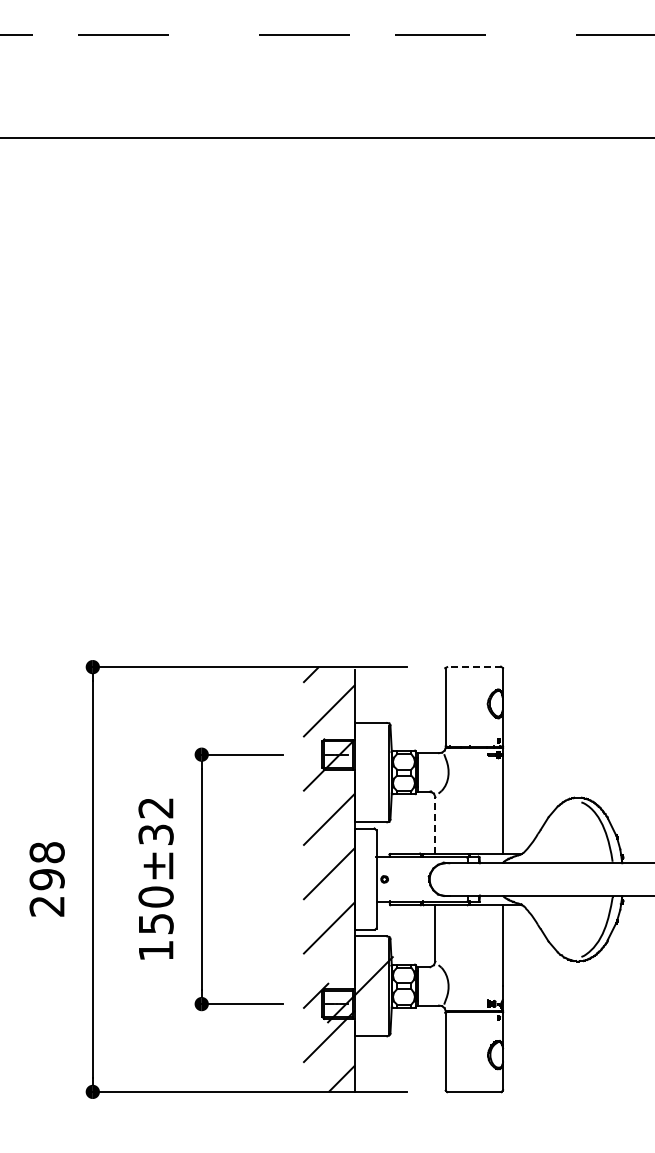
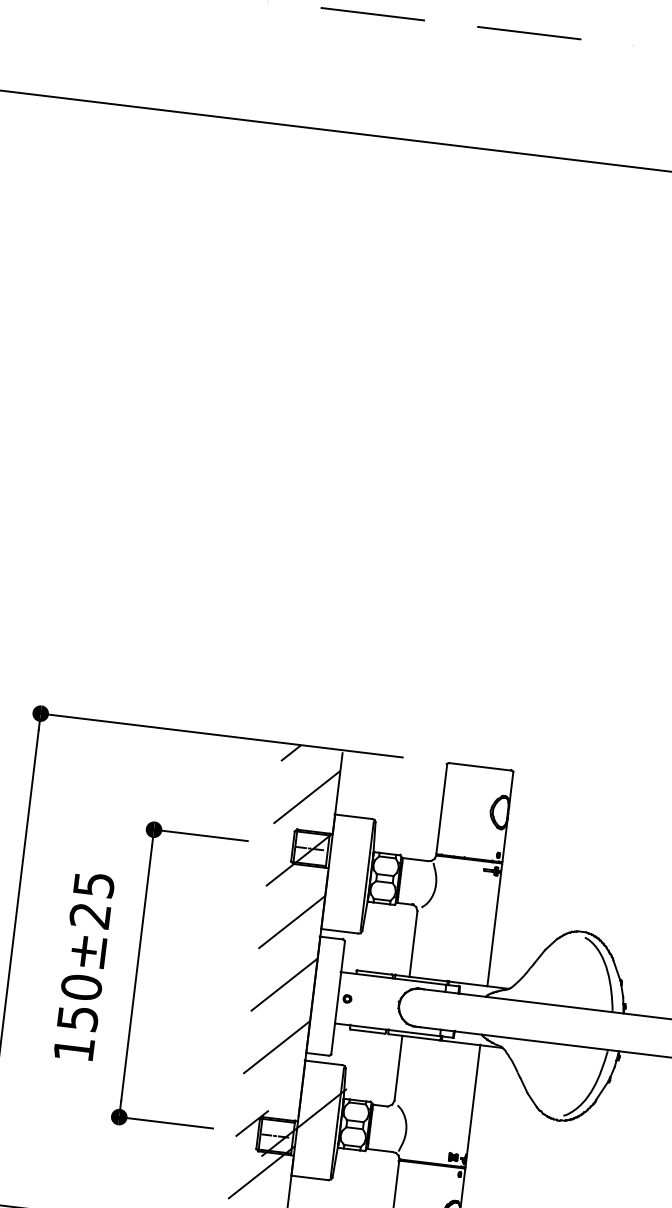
line: (473, 667) -> (479, 767), dashed -> solid
text: (155, 821) -> (91, 900), 150±32 -> 150±25
line: (435, 825) -> (413, 943), dashed -> solid

